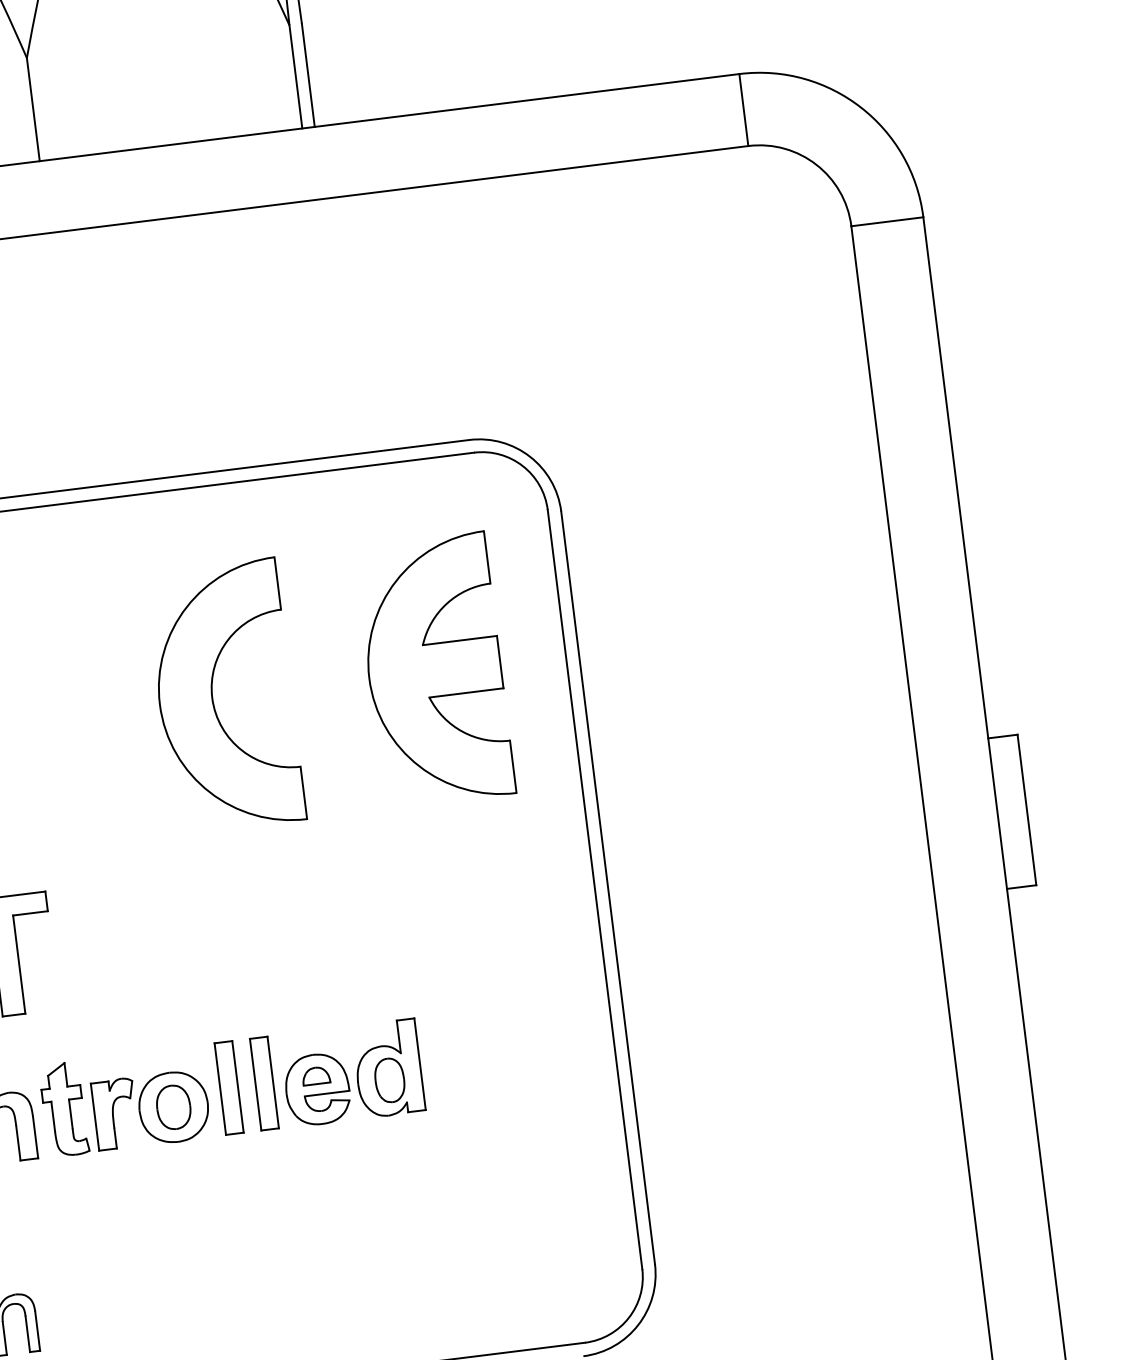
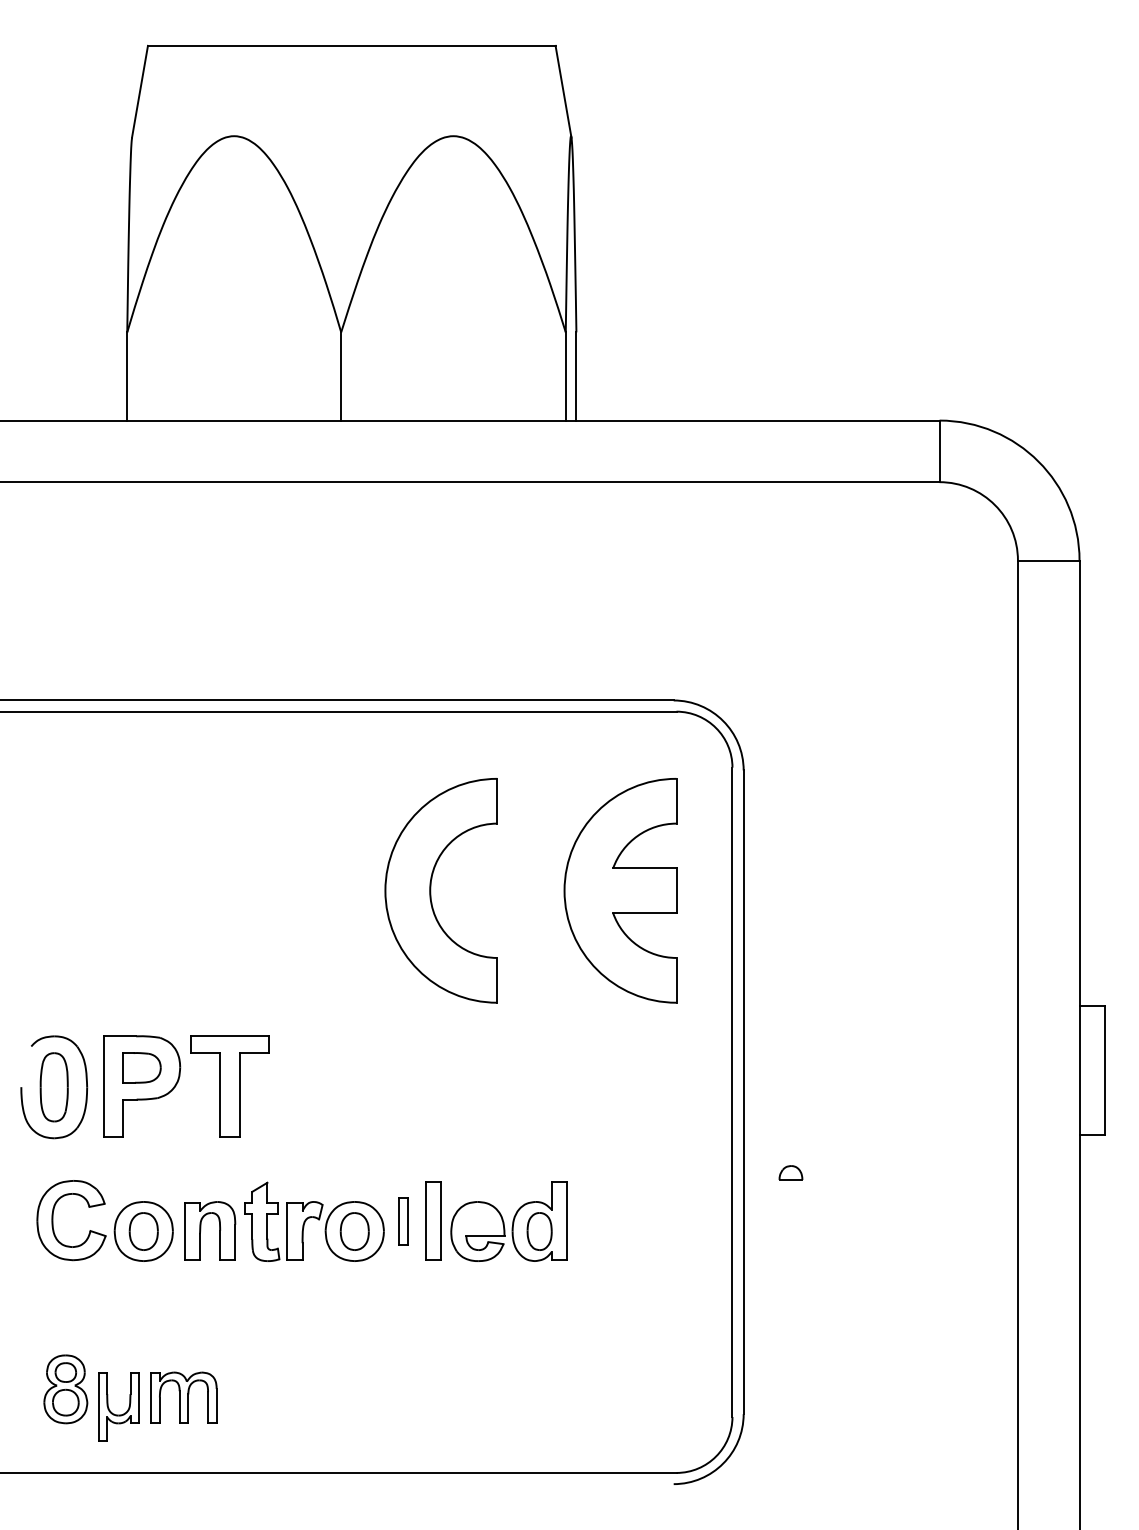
part: (315, 1075) -> (790, 1172), moved
part: (229, 1087) -> (403, 1220), size x0.6

